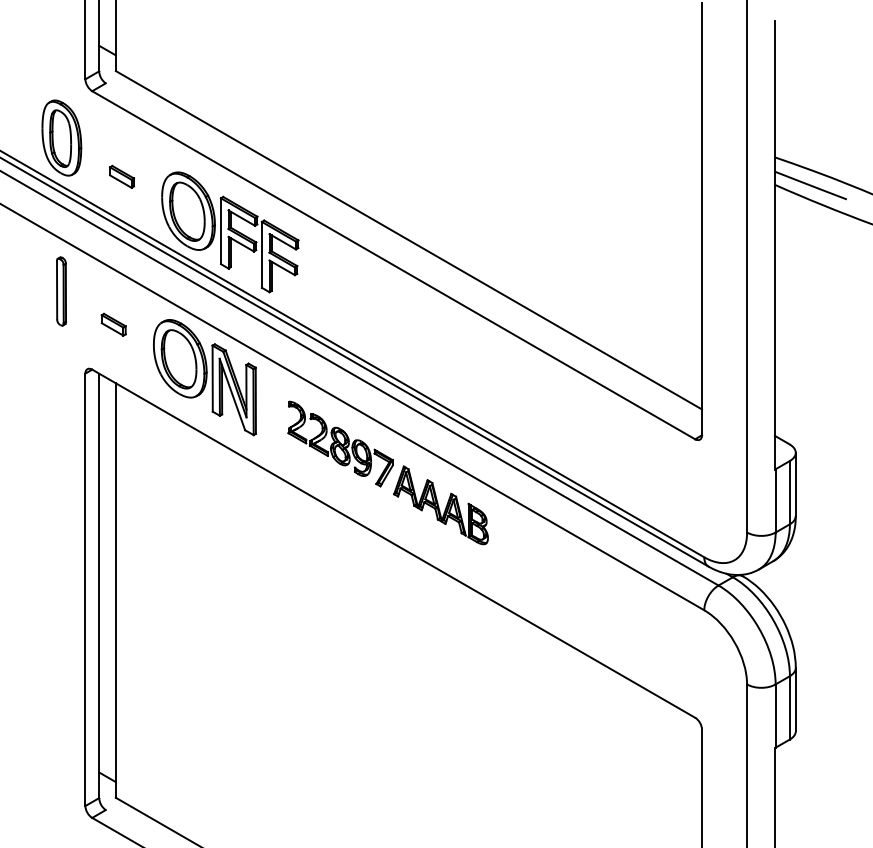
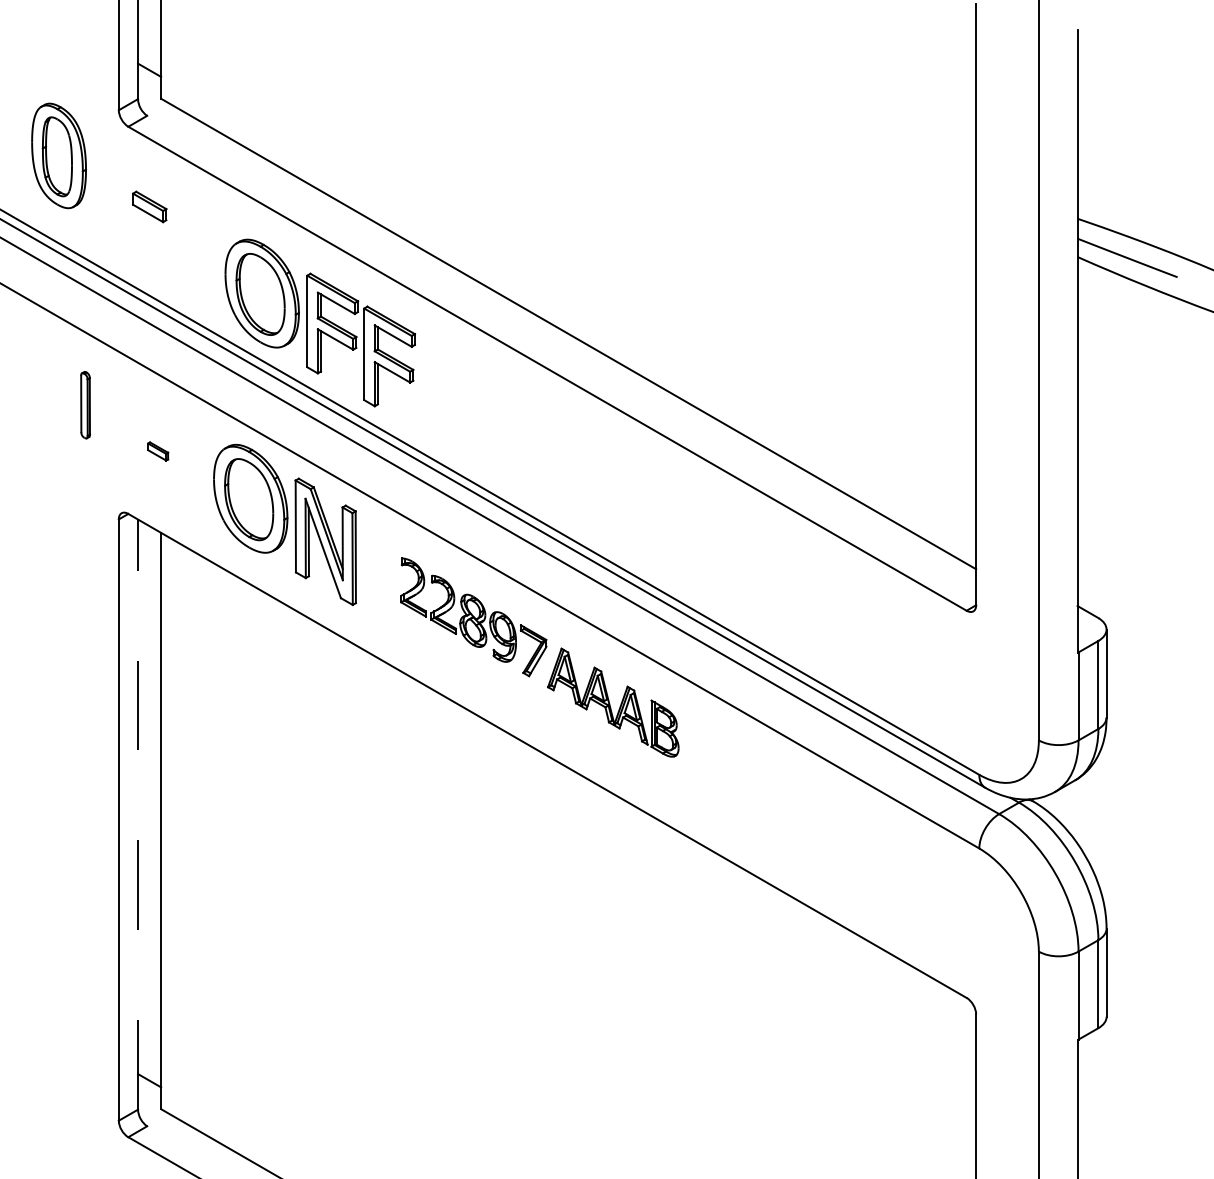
part: (61, 137) -> (58, 155), moved
part: (121, 176) -> (149, 206), moved
part: (61, 290) -> (85, 404), size x0.7
part: (113, 324) -> (157, 451), size x0.6
line: (99, 585) -> (138, 814), solid -> dashed

